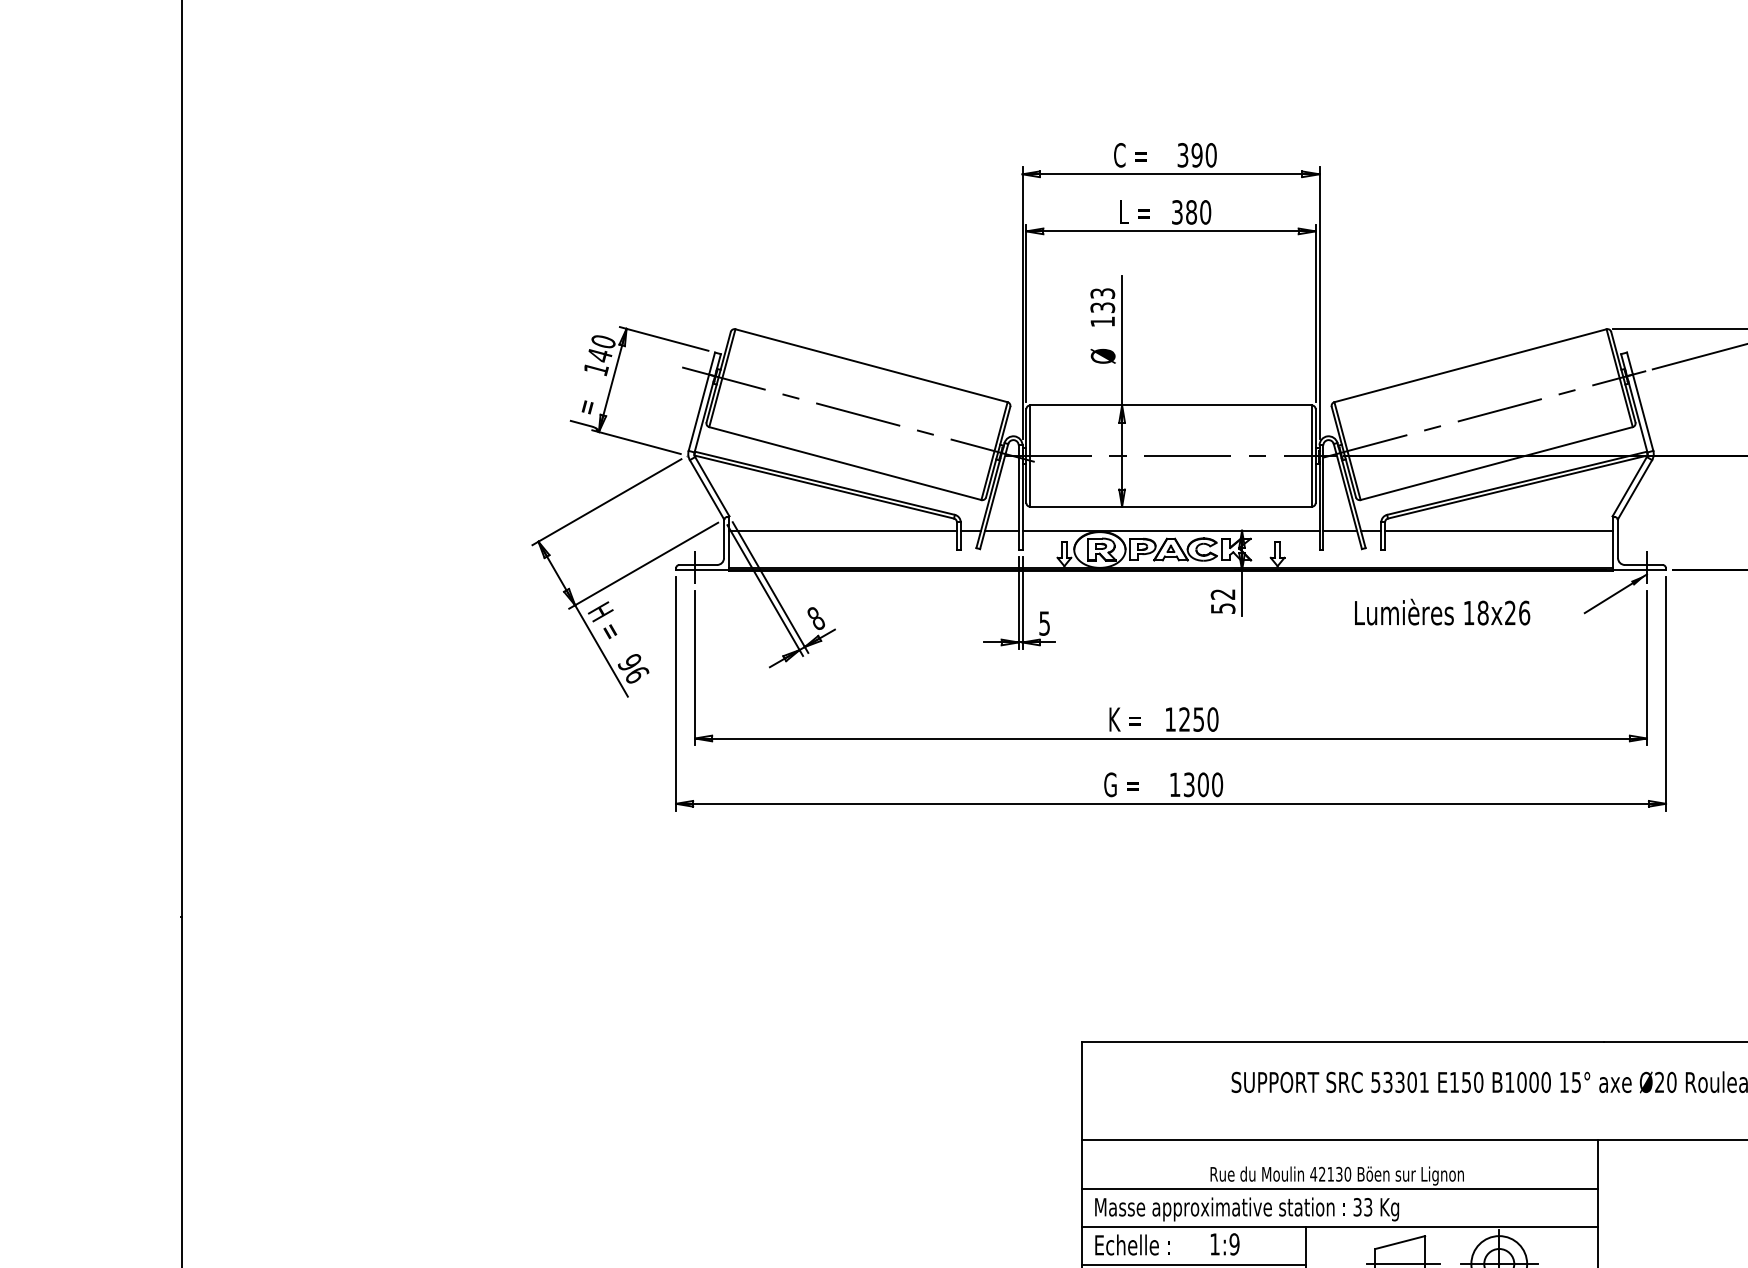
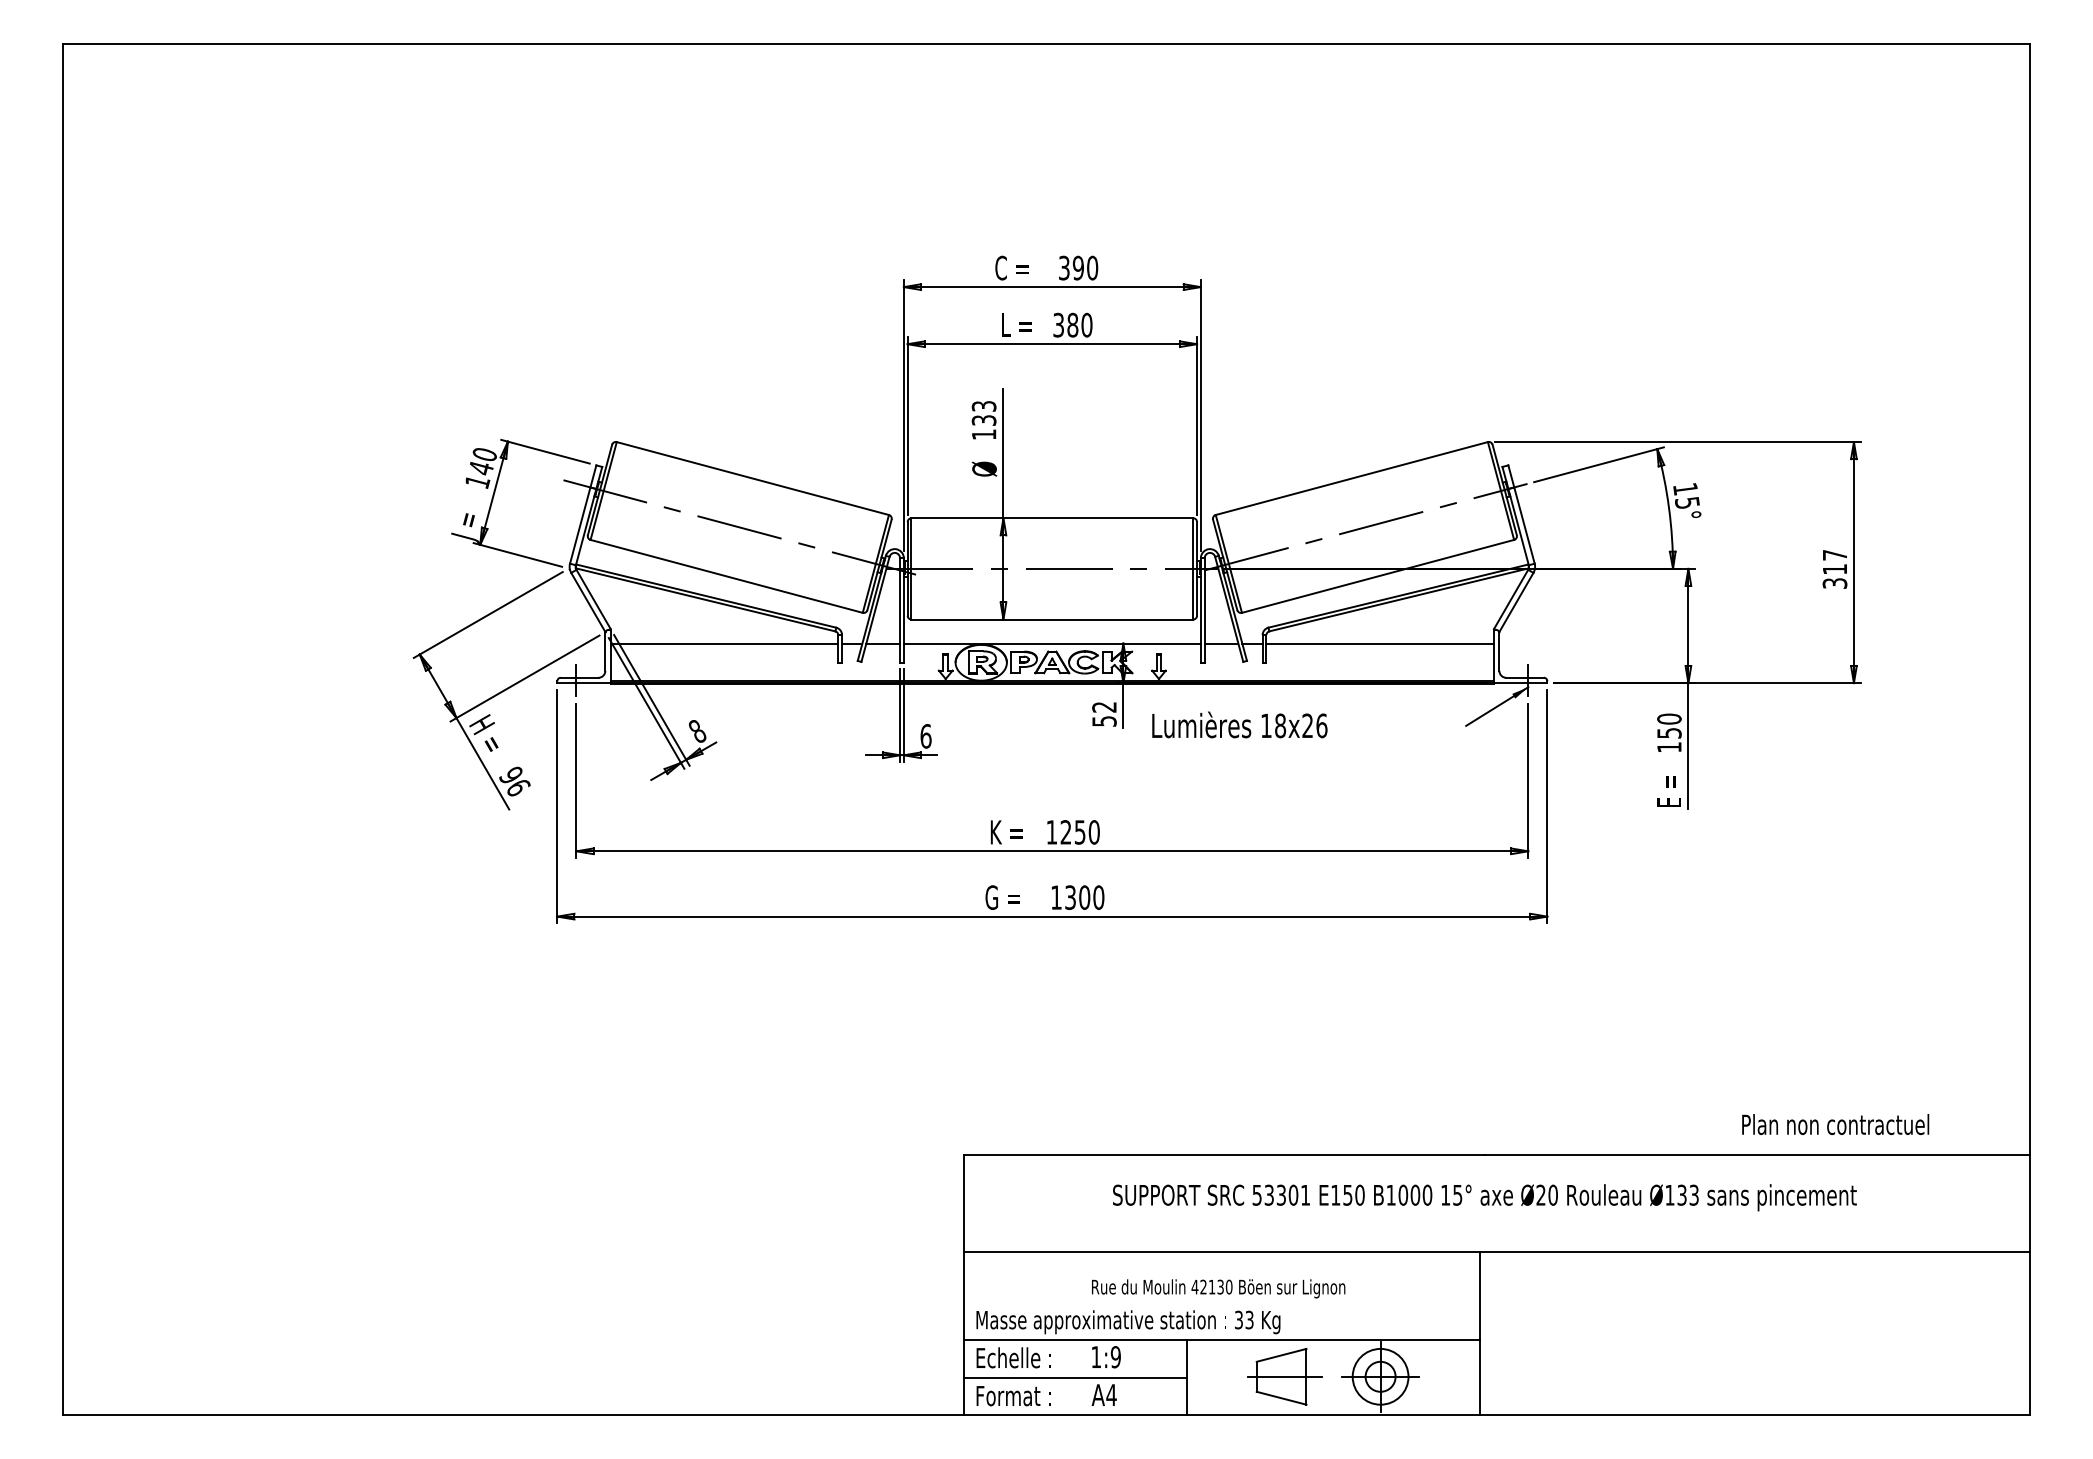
text: (1442, 611) -> (1239, 724), moved
text: (1044, 623) -> (925, 736), 5 -> 6
line: (1340, 1189) -> (1221, 1302), removed

